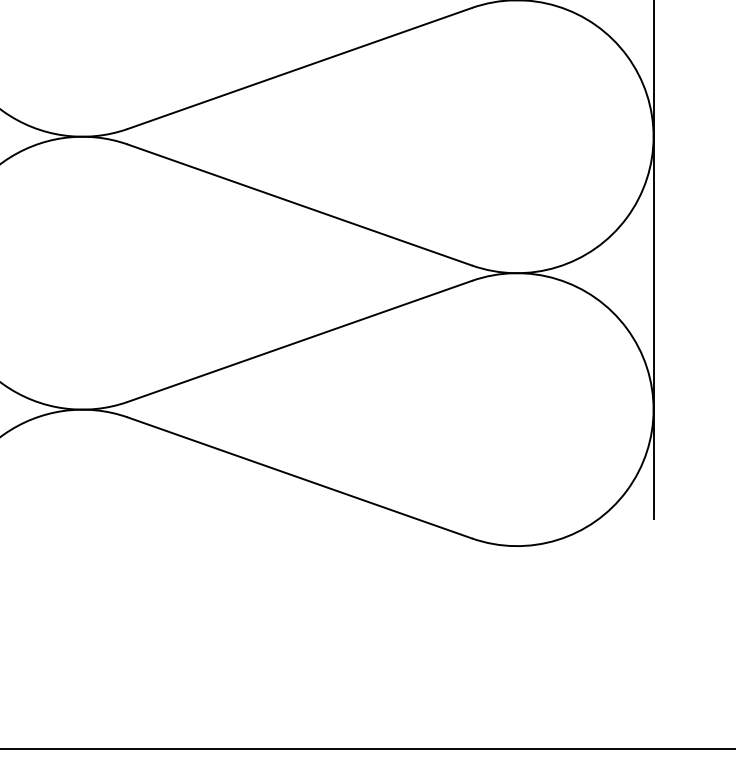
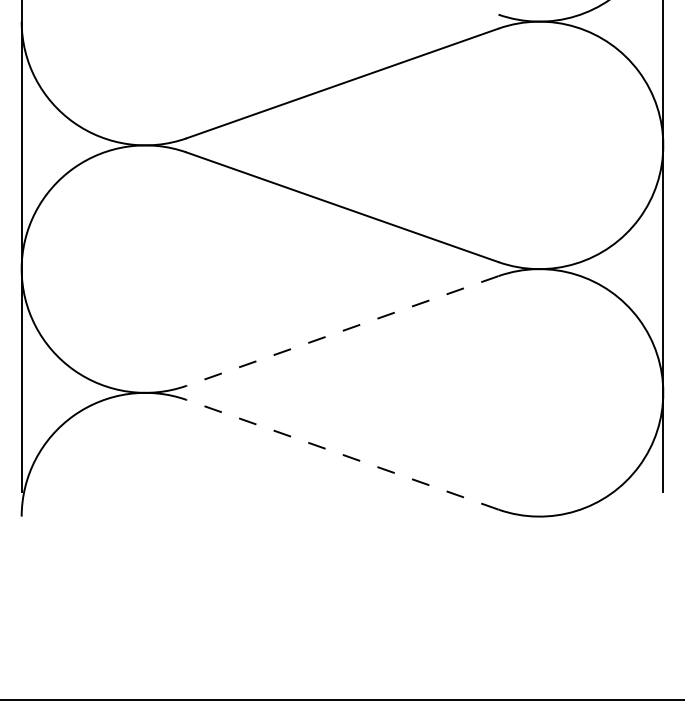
line: (299, 341) -> (342, 331), solid -> dashed
line: (299, 477) -> (342, 454), solid -> dashed

